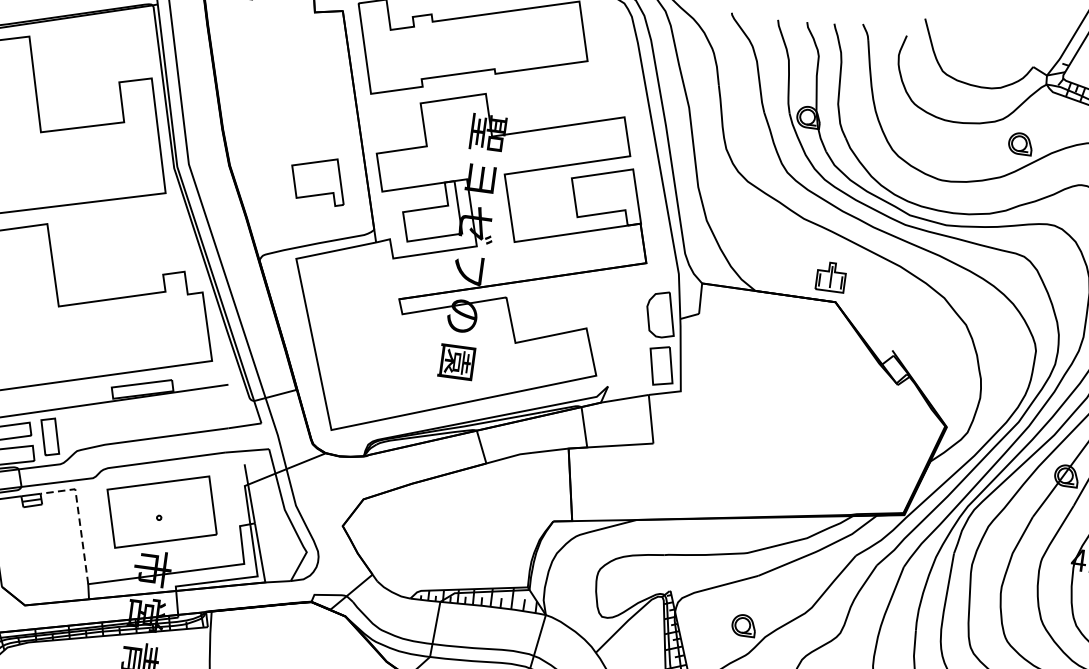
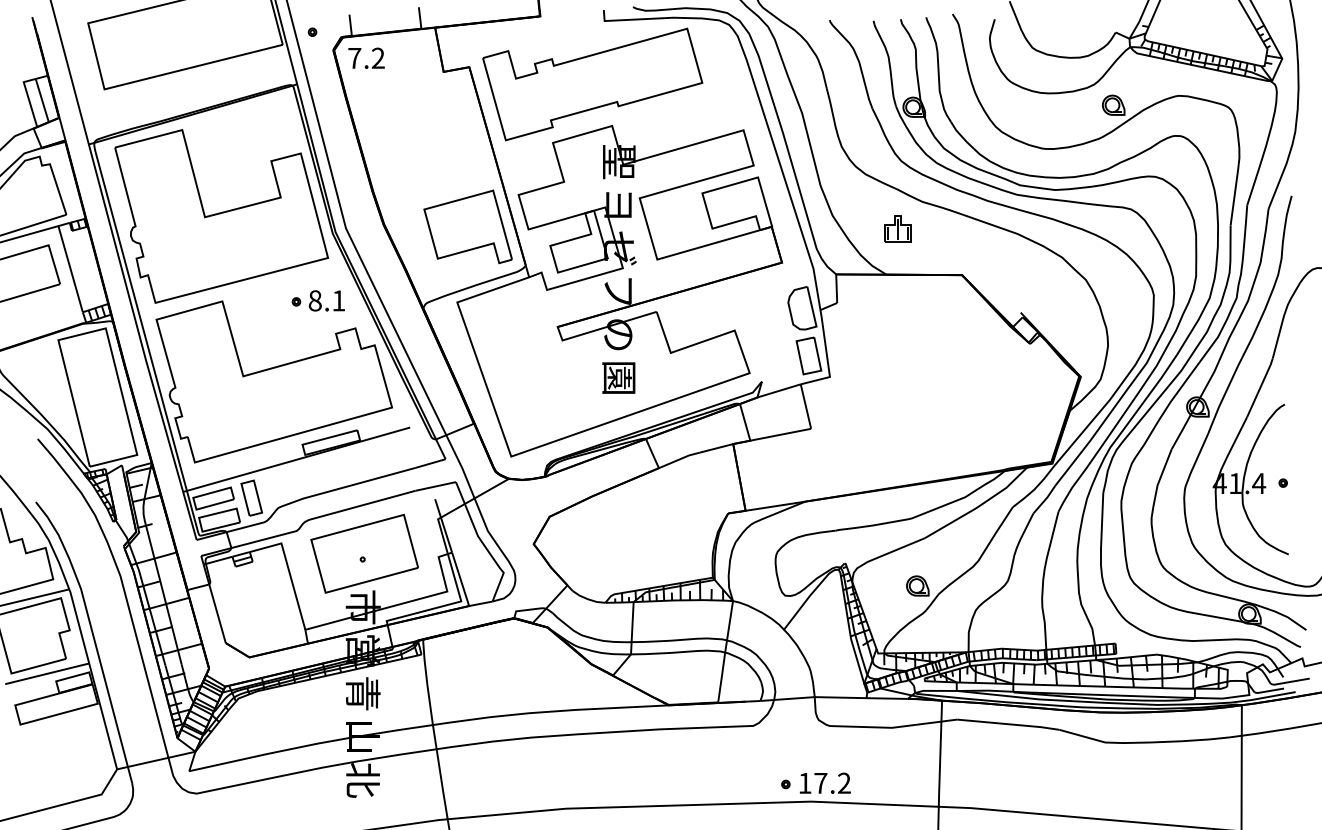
part: (318, 179) -> (467, 226), size x1.67
part: (148, 236) -> (317, 300), added
part: (830, 276) -> (897, 228), moved
line: (78, 518) -> (288, 570), dashed -> solid

